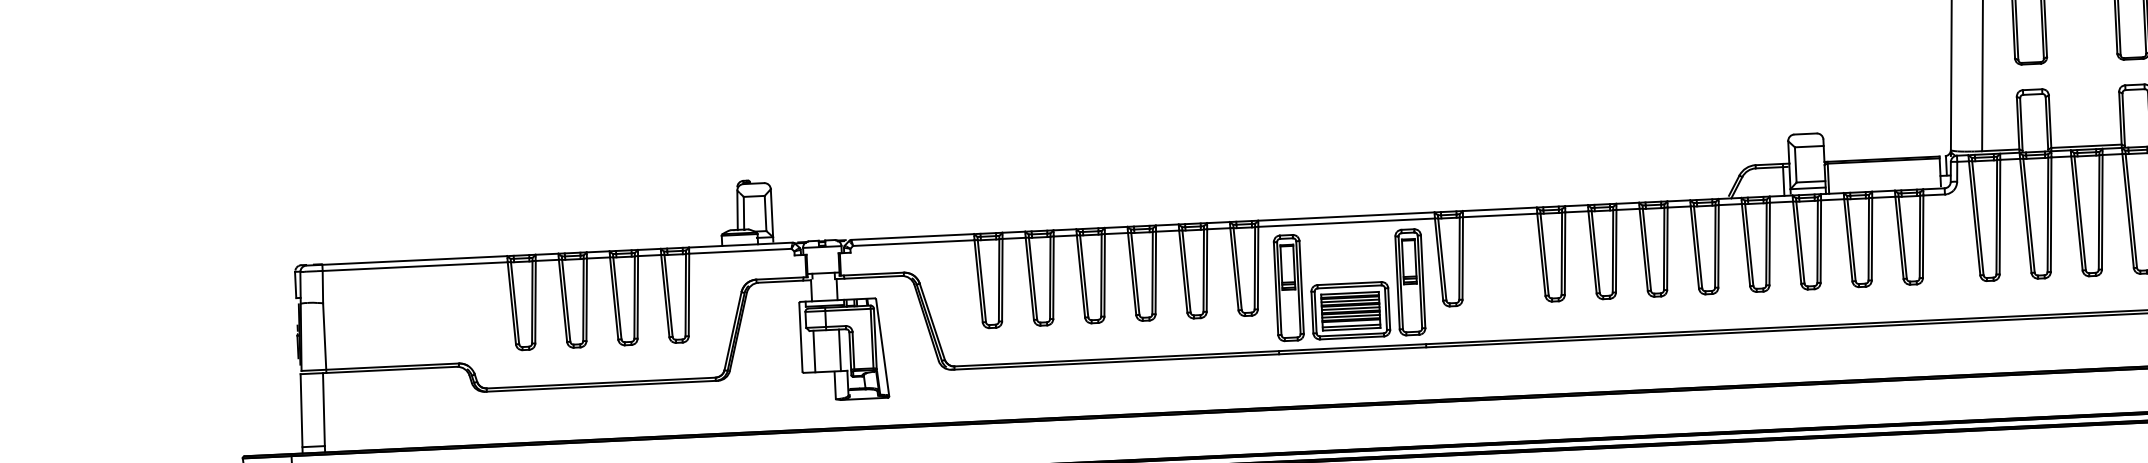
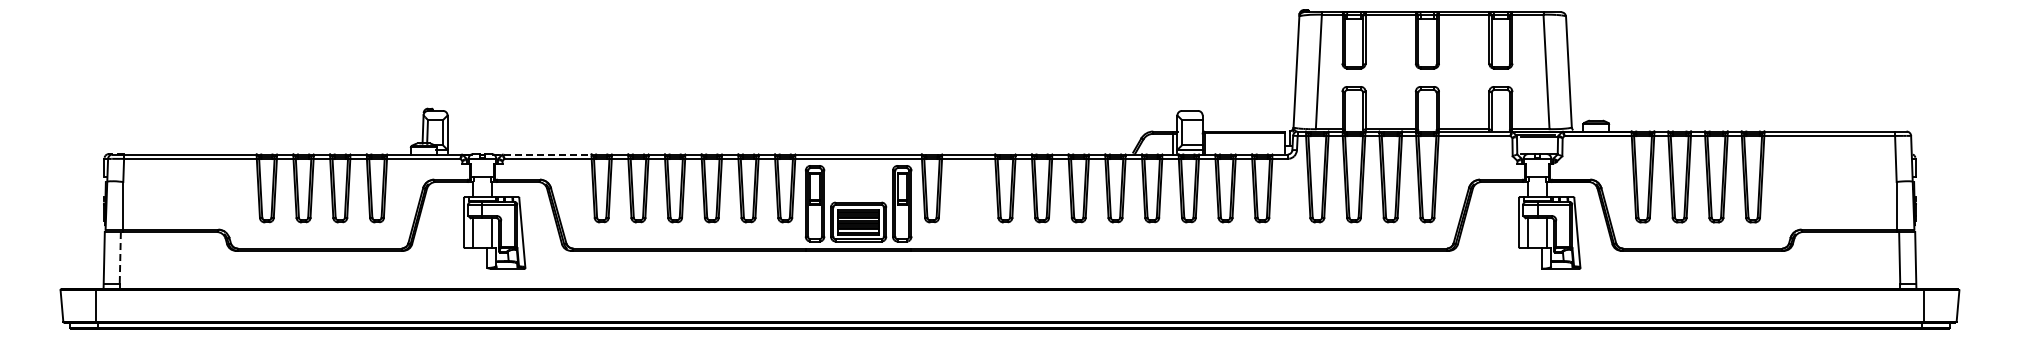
line: (912, 236) -> (547, 154), solid -> dashed
line: (324, 410) -> (120, 258), solid -> dashed

